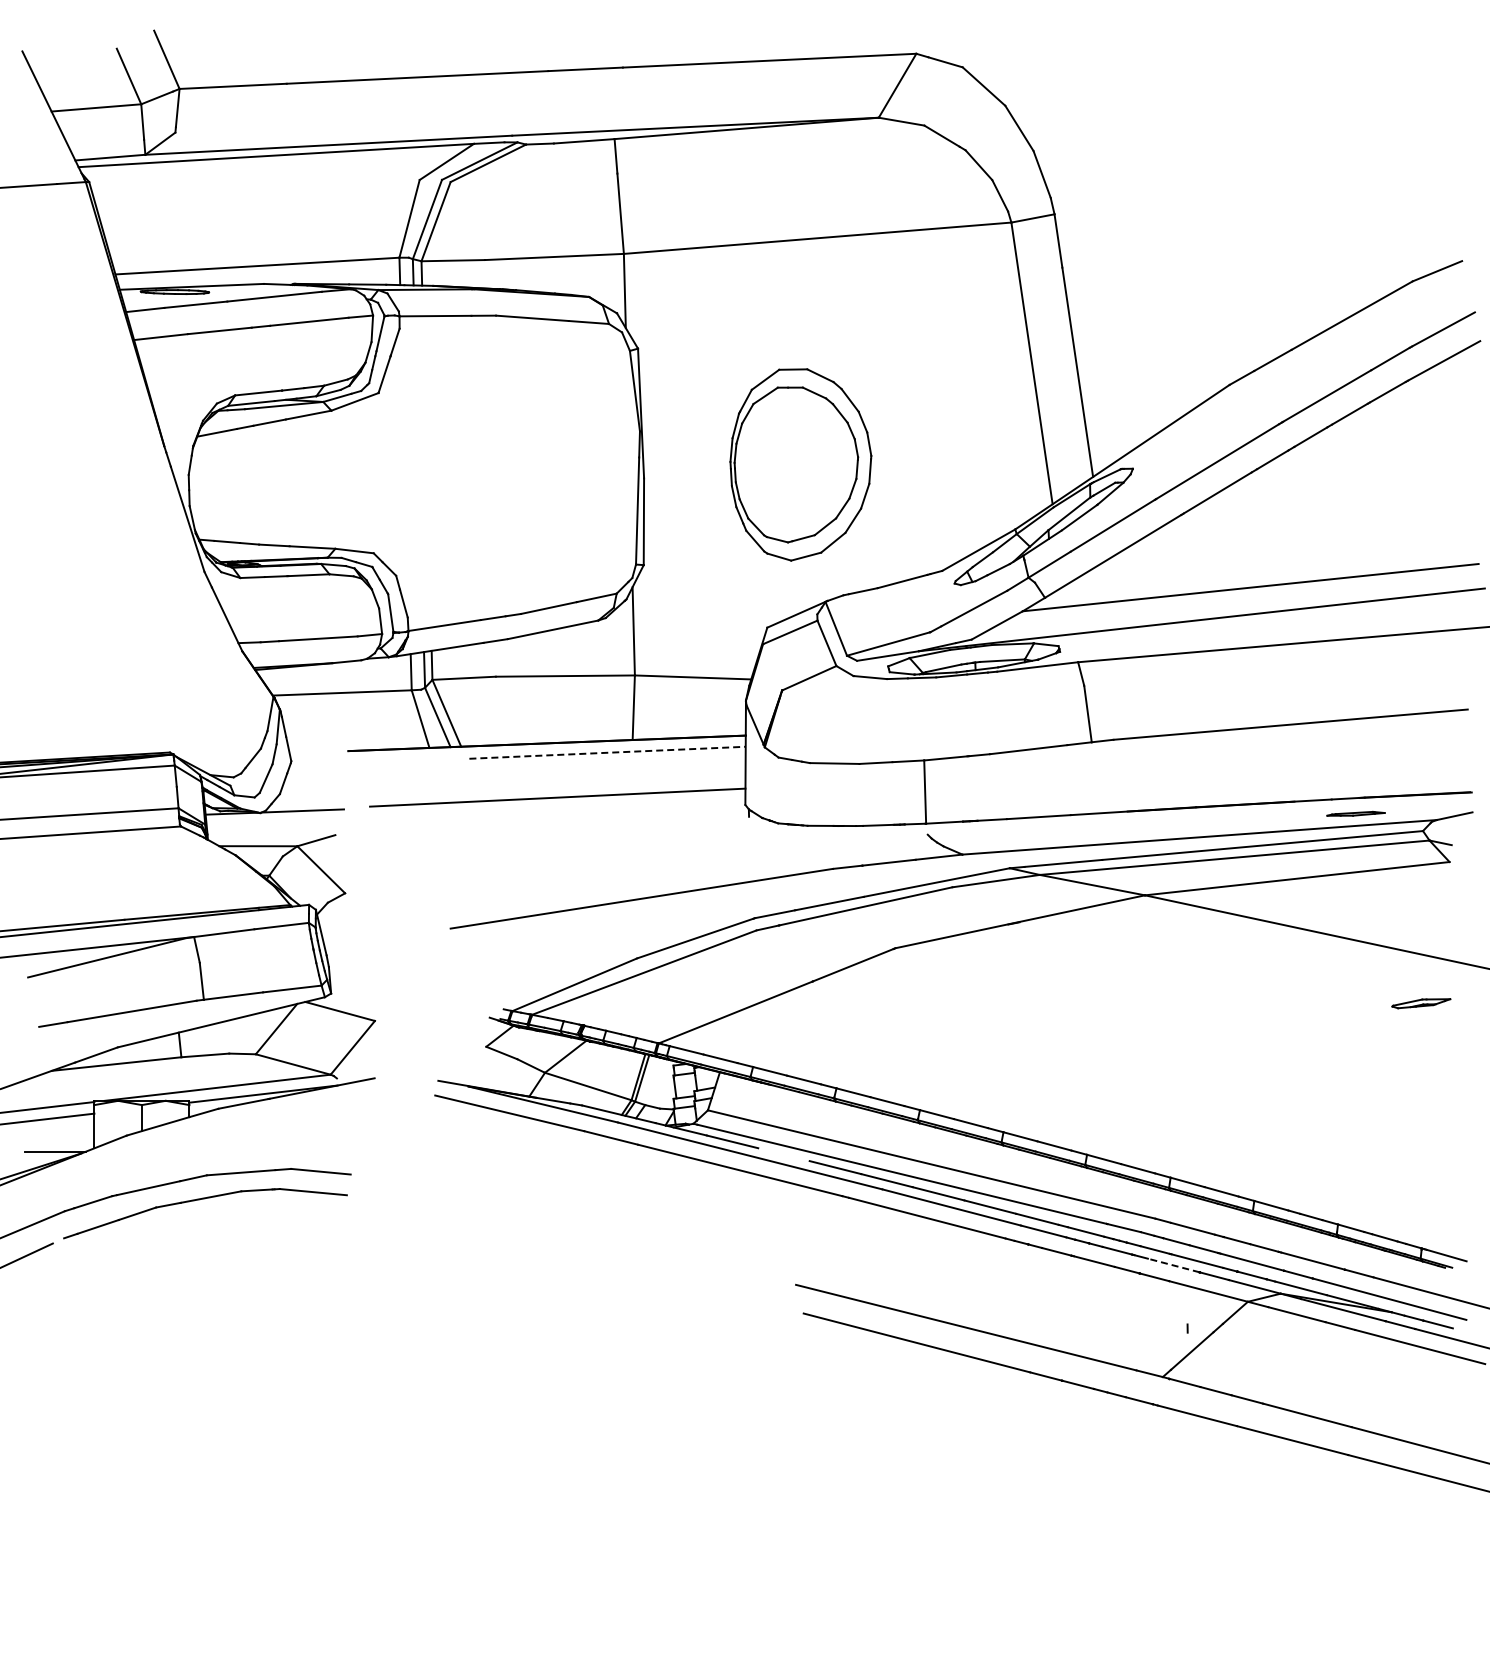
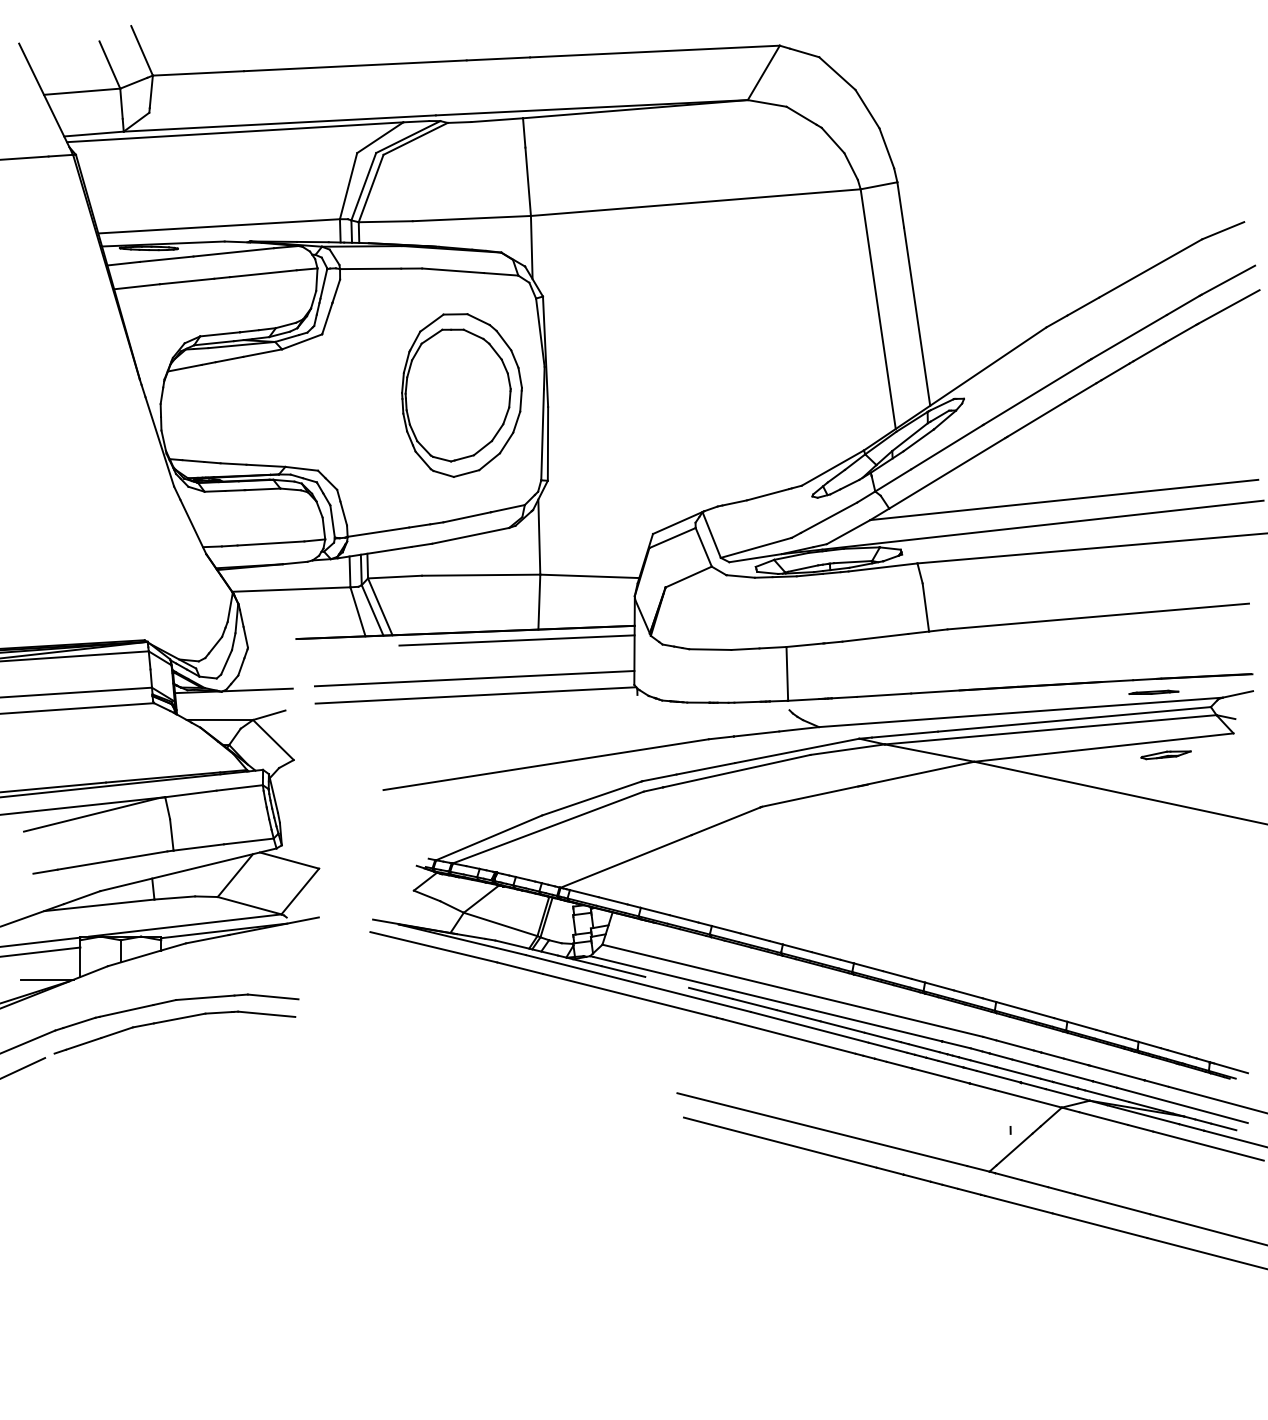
part: (800, 464) -> (461, 395), moved
line: (608, 752) -> (517, 640), dashed -> solid
line: (558, 816) -> (475, 694), added
part: (1421, 1003) -> (1166, 755), moved
line: (1173, 1265) -> (998, 1076), dashed -> solid

